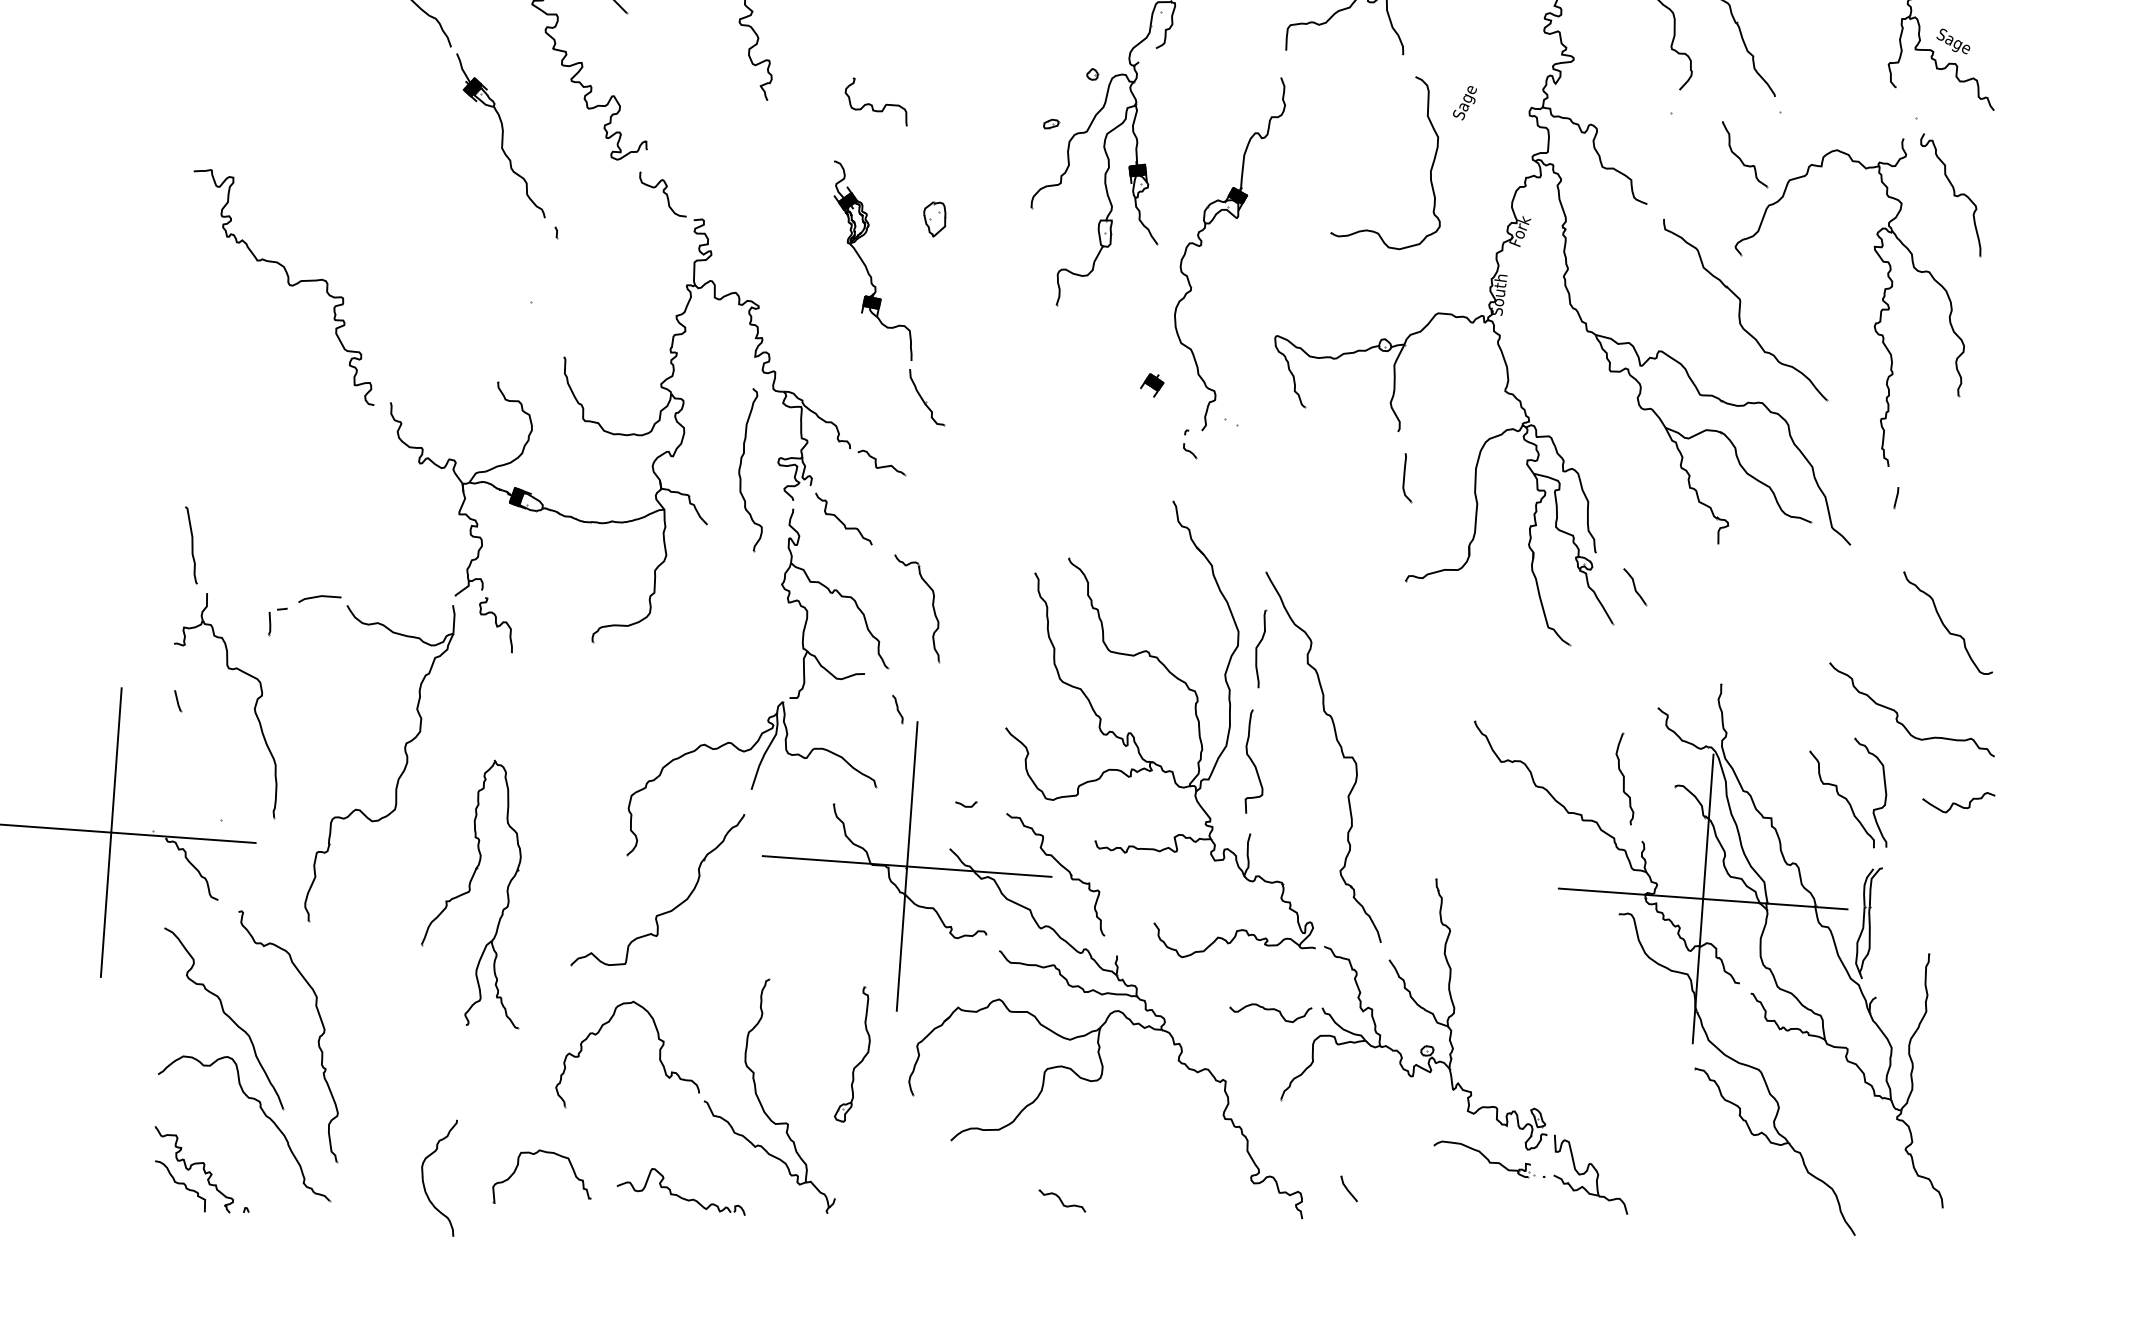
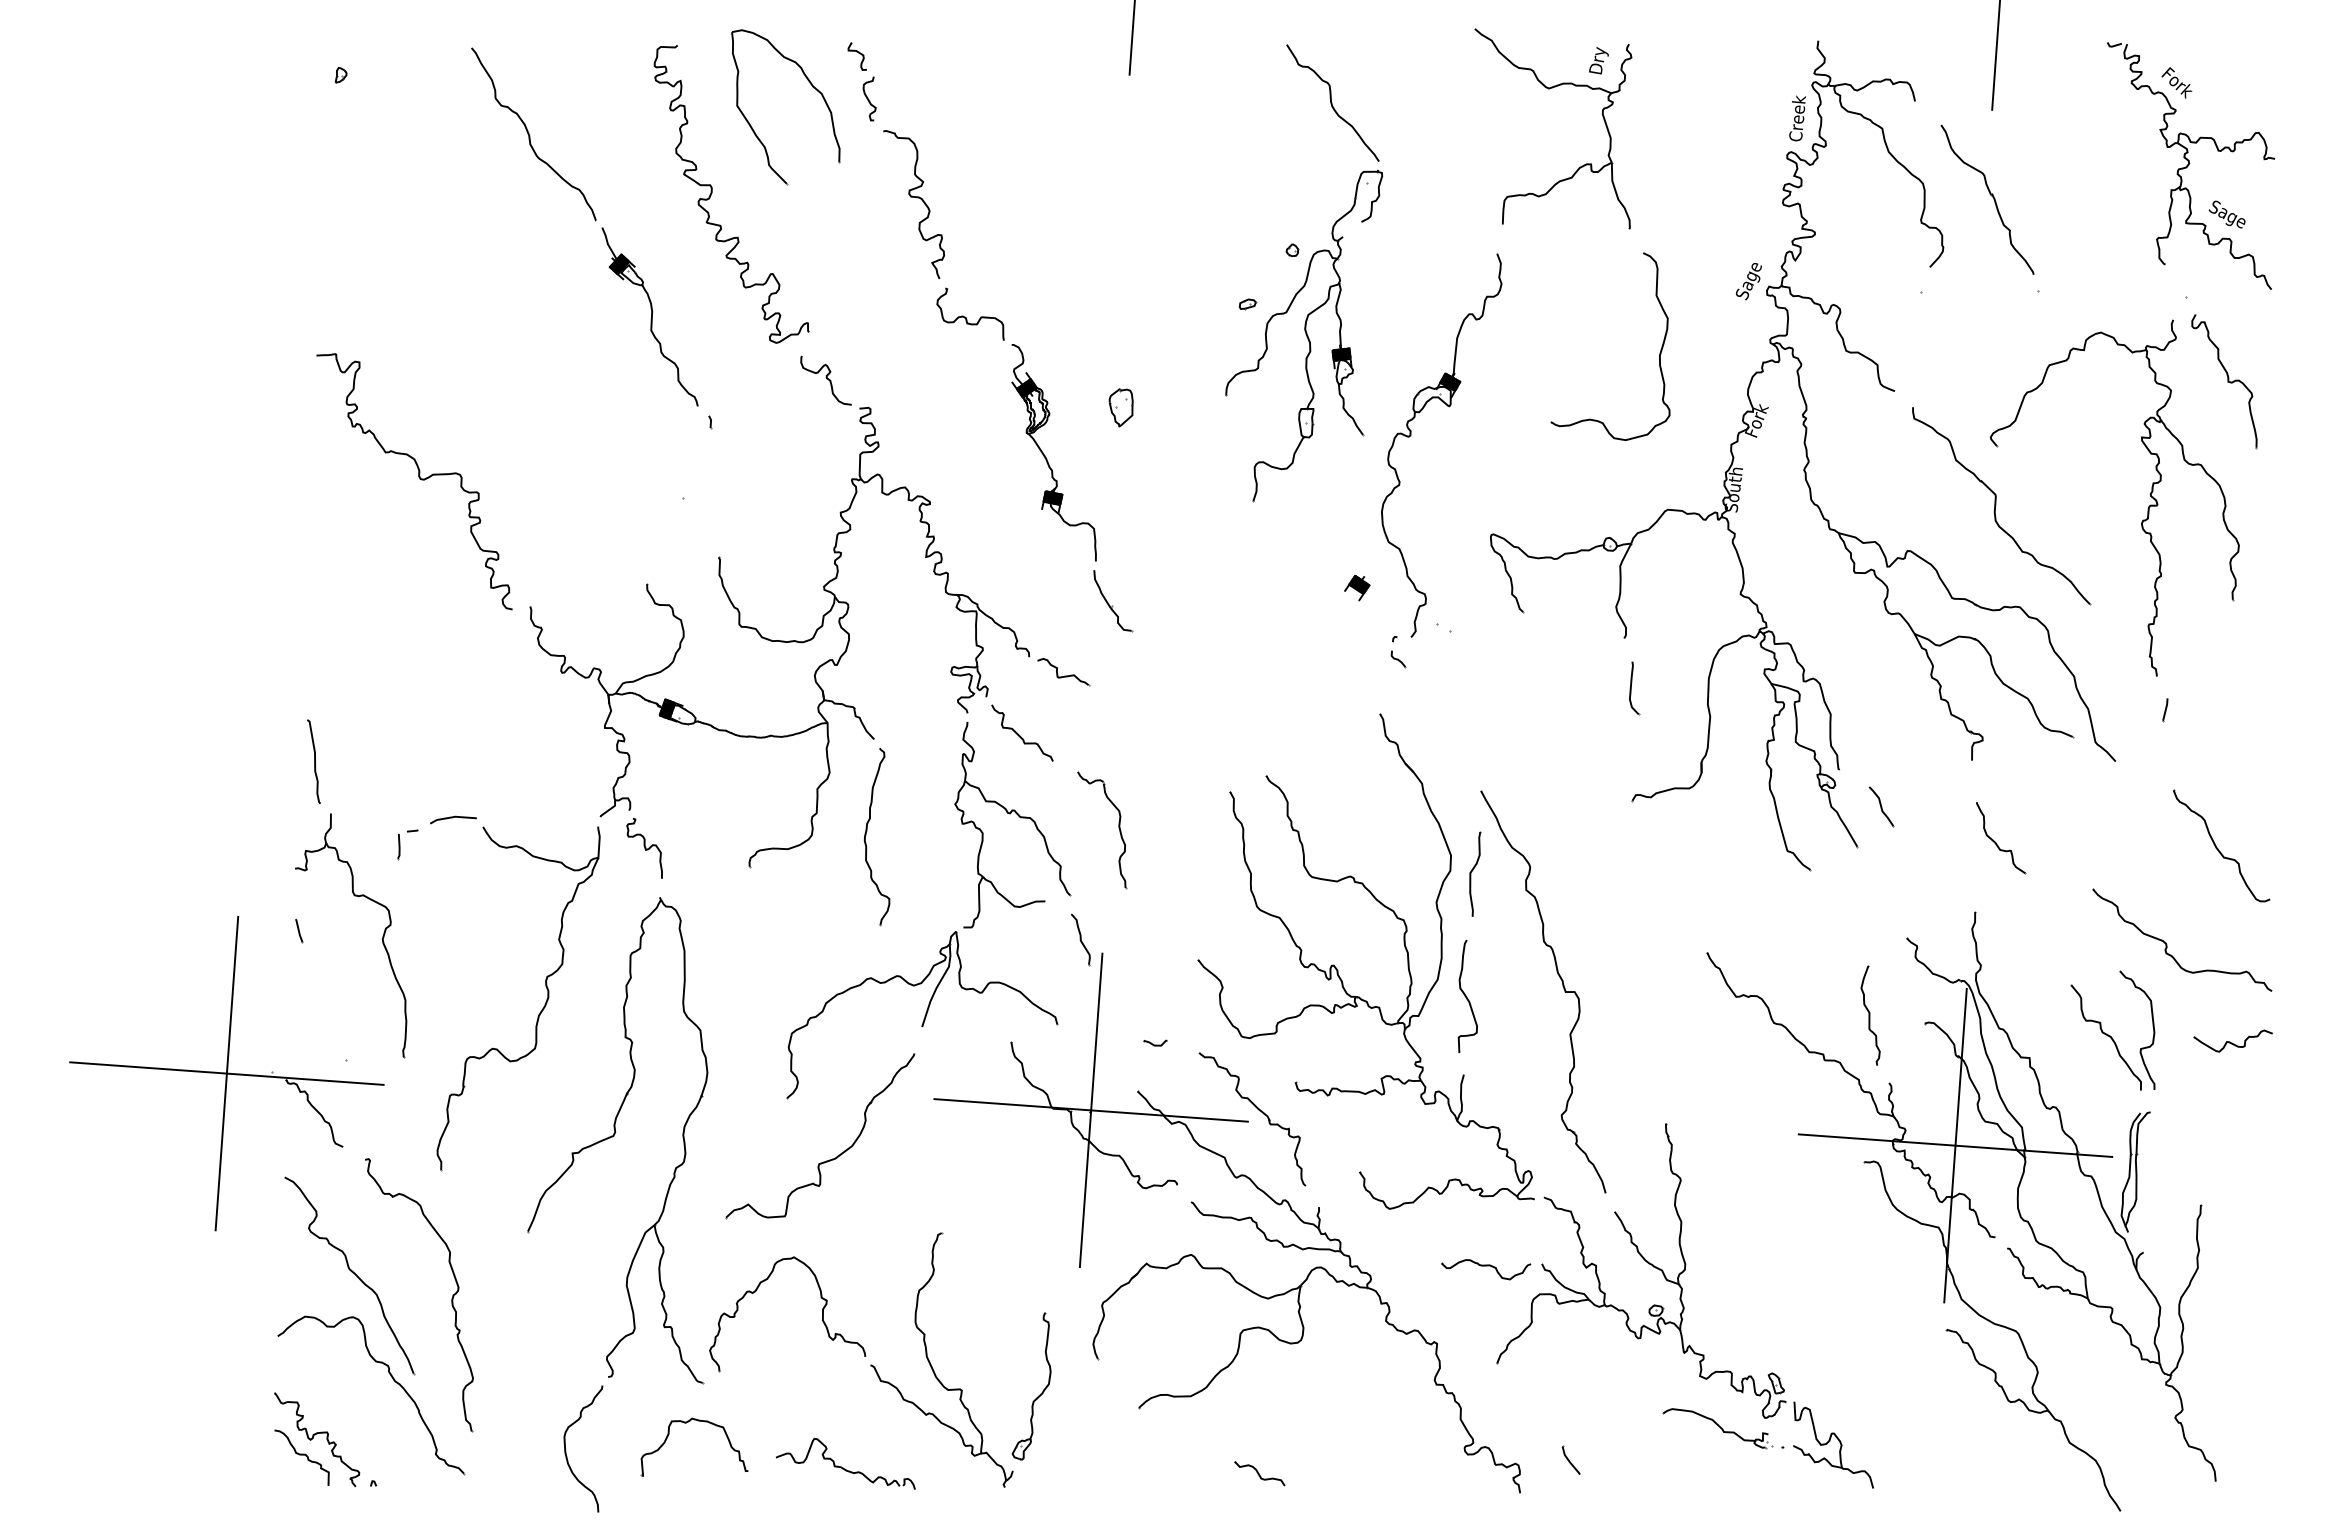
text: (1464, 103) -> (1748, 281), moved
curve: (872, 104) -> (966, 317), moved
part: (1740, 158) -> (1996, 842), moved
part: (740, 468) -> (866, 835), moved
part: (897, 709) -> (1080, 939), size x1.67
part: (470, 894) -> (617, 1140), size x1.67
part: (859, 1061) -> (1039, 1394), moved

